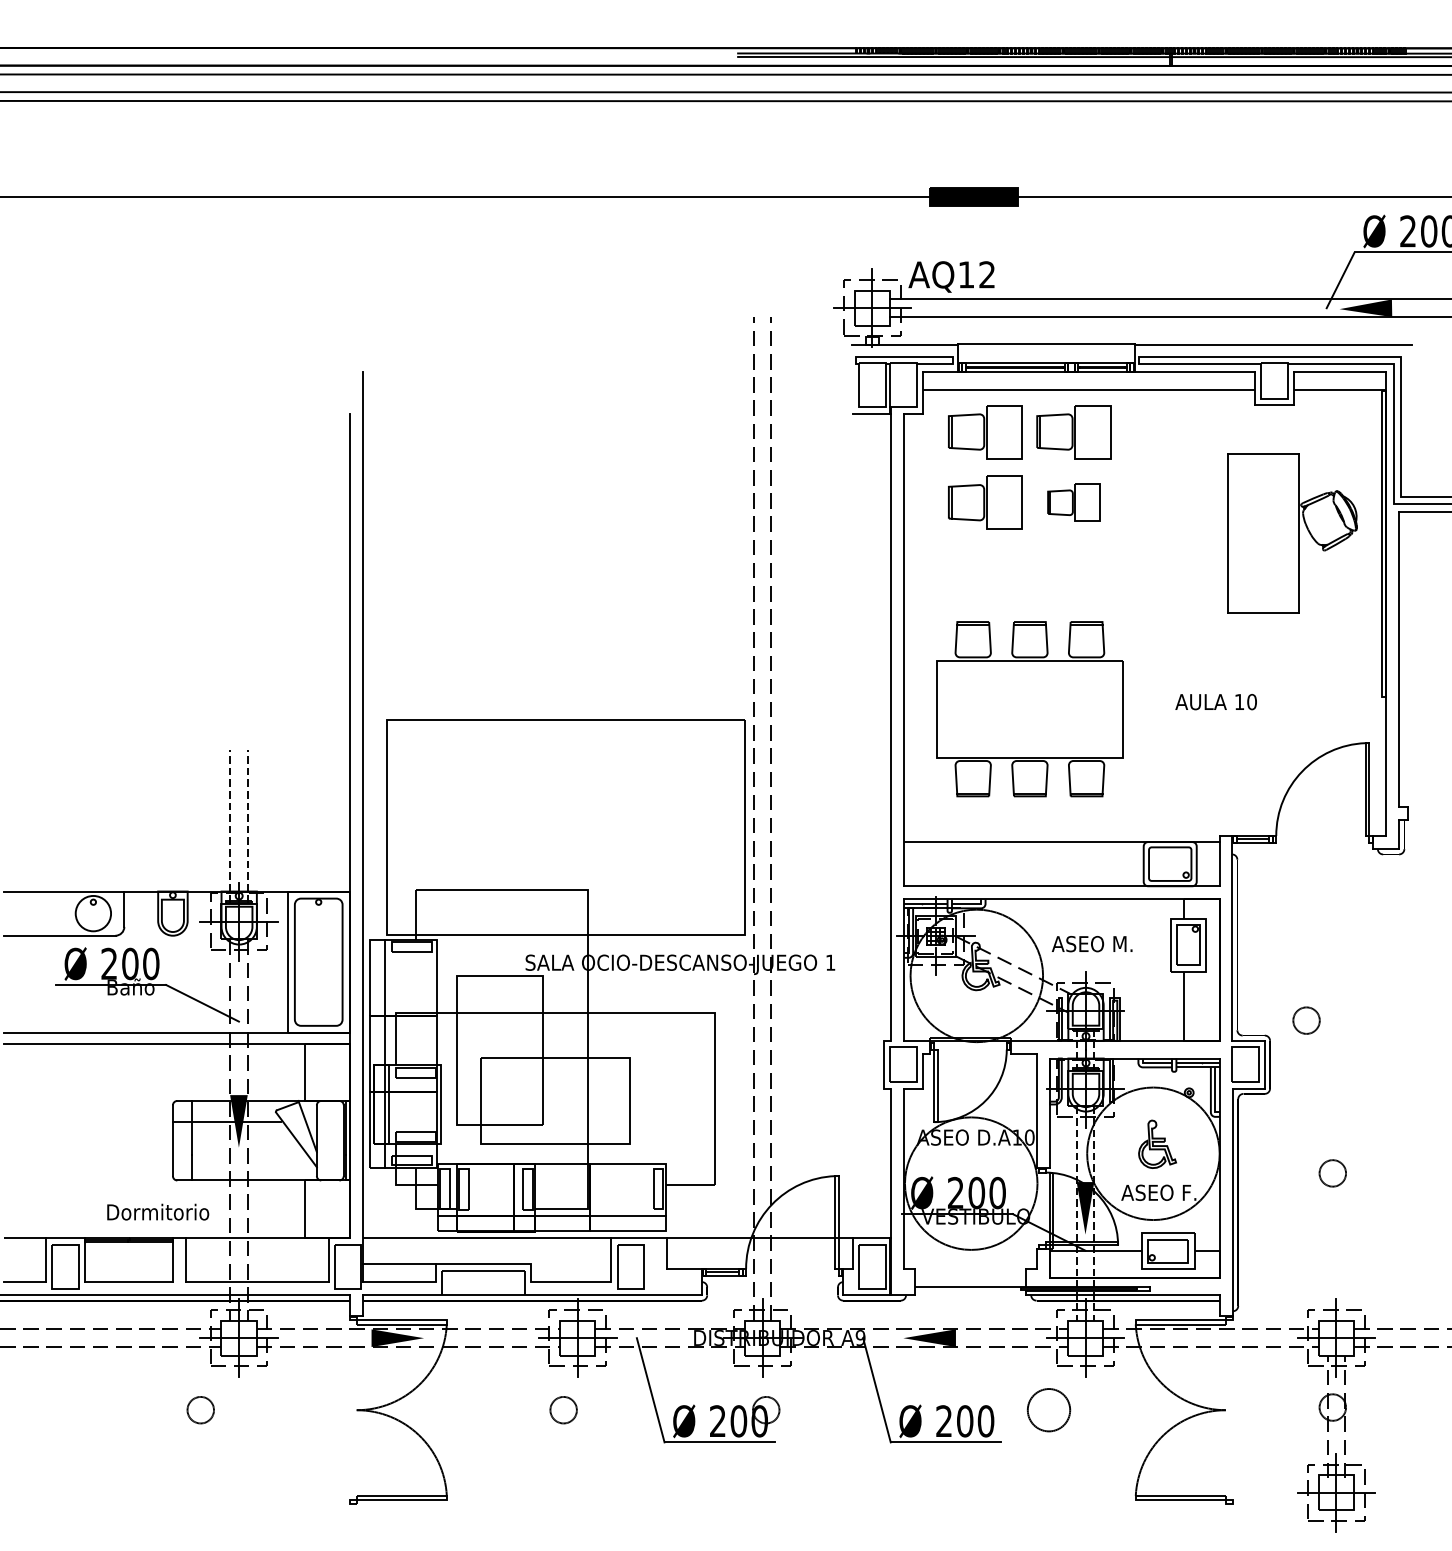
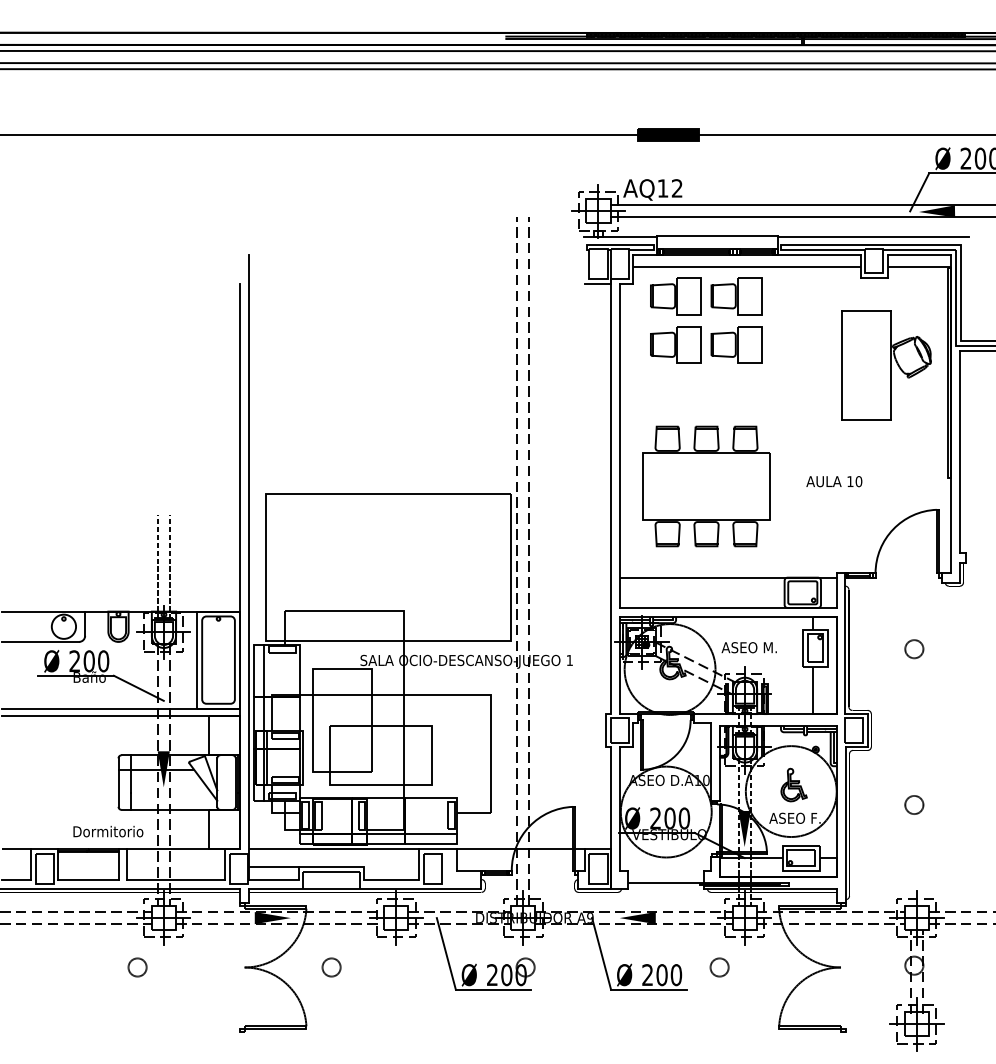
part: (1073, 502) -> (736, 344), size x1.43
circle: (1306, 1021) -> (914, 649), moved
circle: (563, 1410) -> (331, 967), moved
circle: (1048, 1410) -> (719, 967), size x0.62

